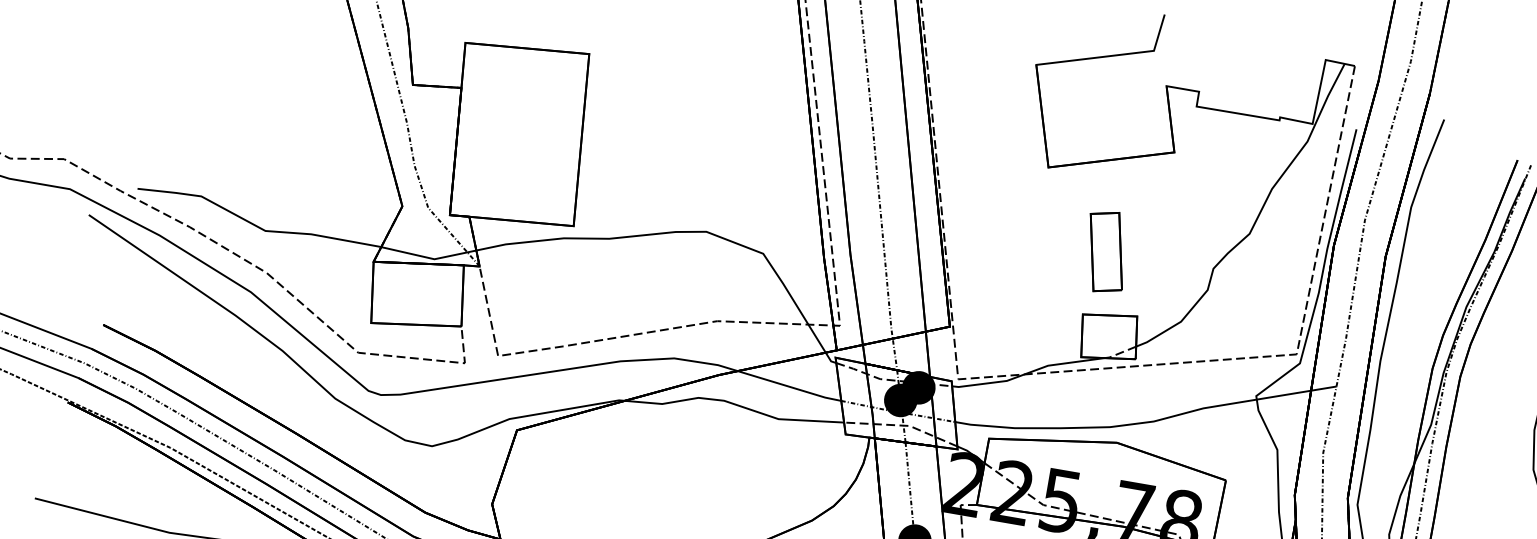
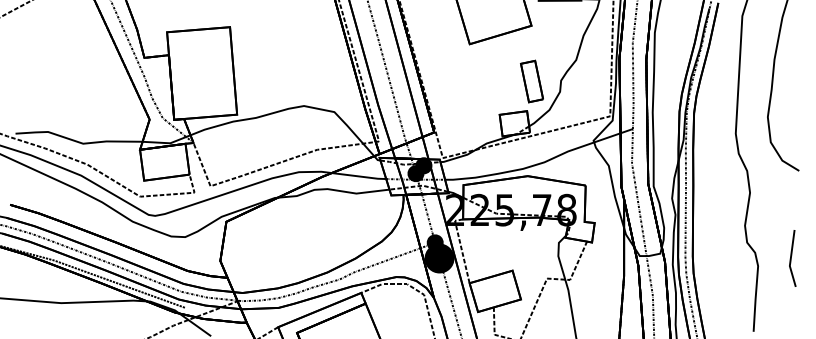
part: (1105, 251) -> (531, 81), moved

